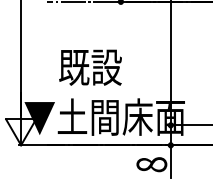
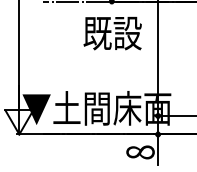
text: (90, 67) -> (112, 33), moved

